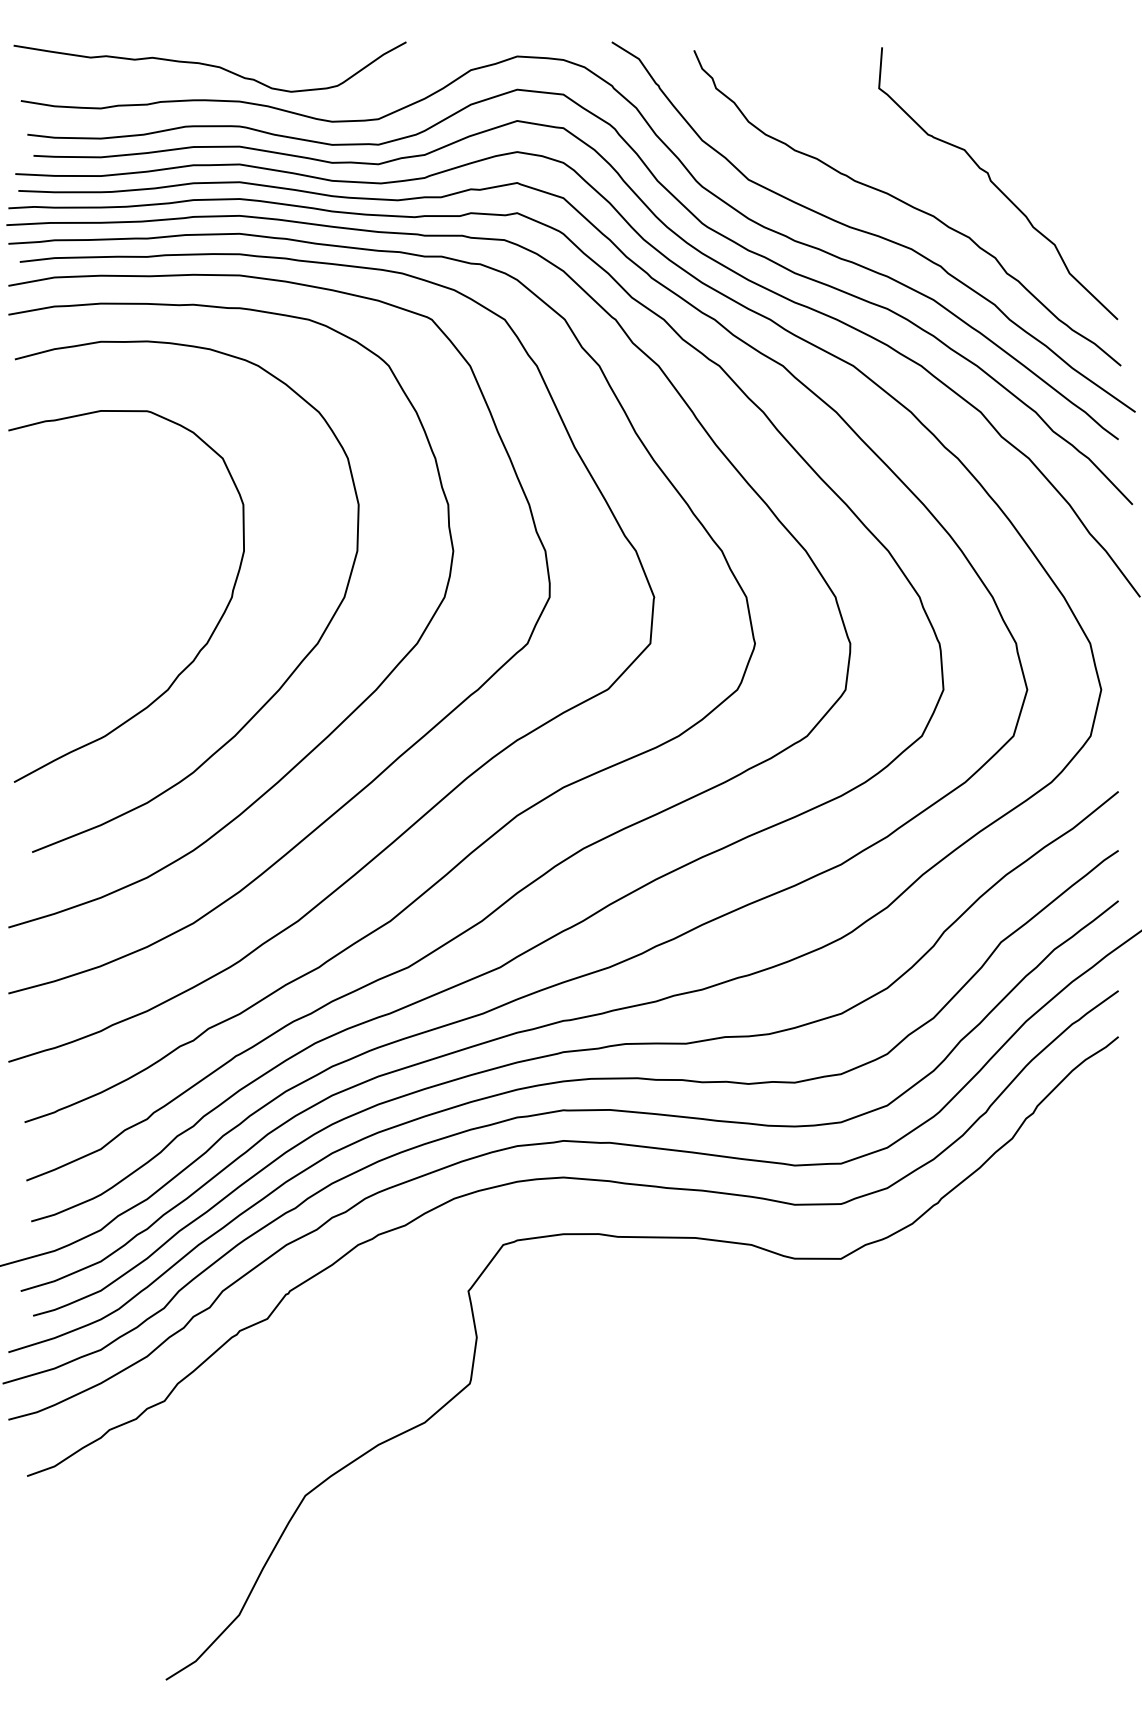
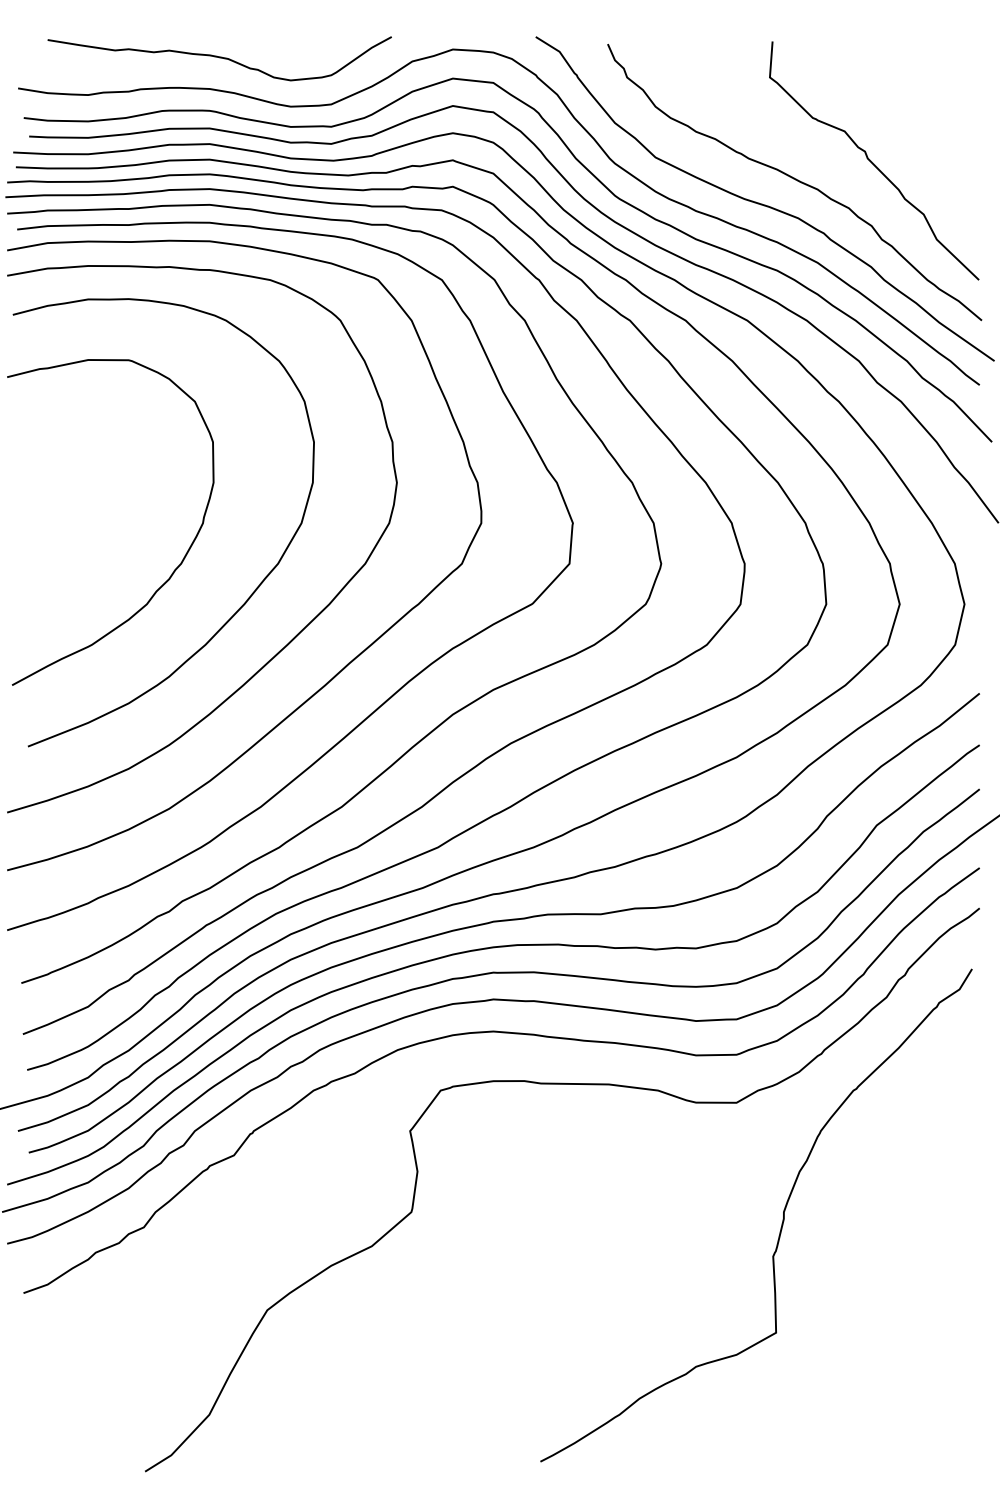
curve: (209, 66) -> (219, 58), moved
curve: (892, 1396) -> (781, 1223), added

